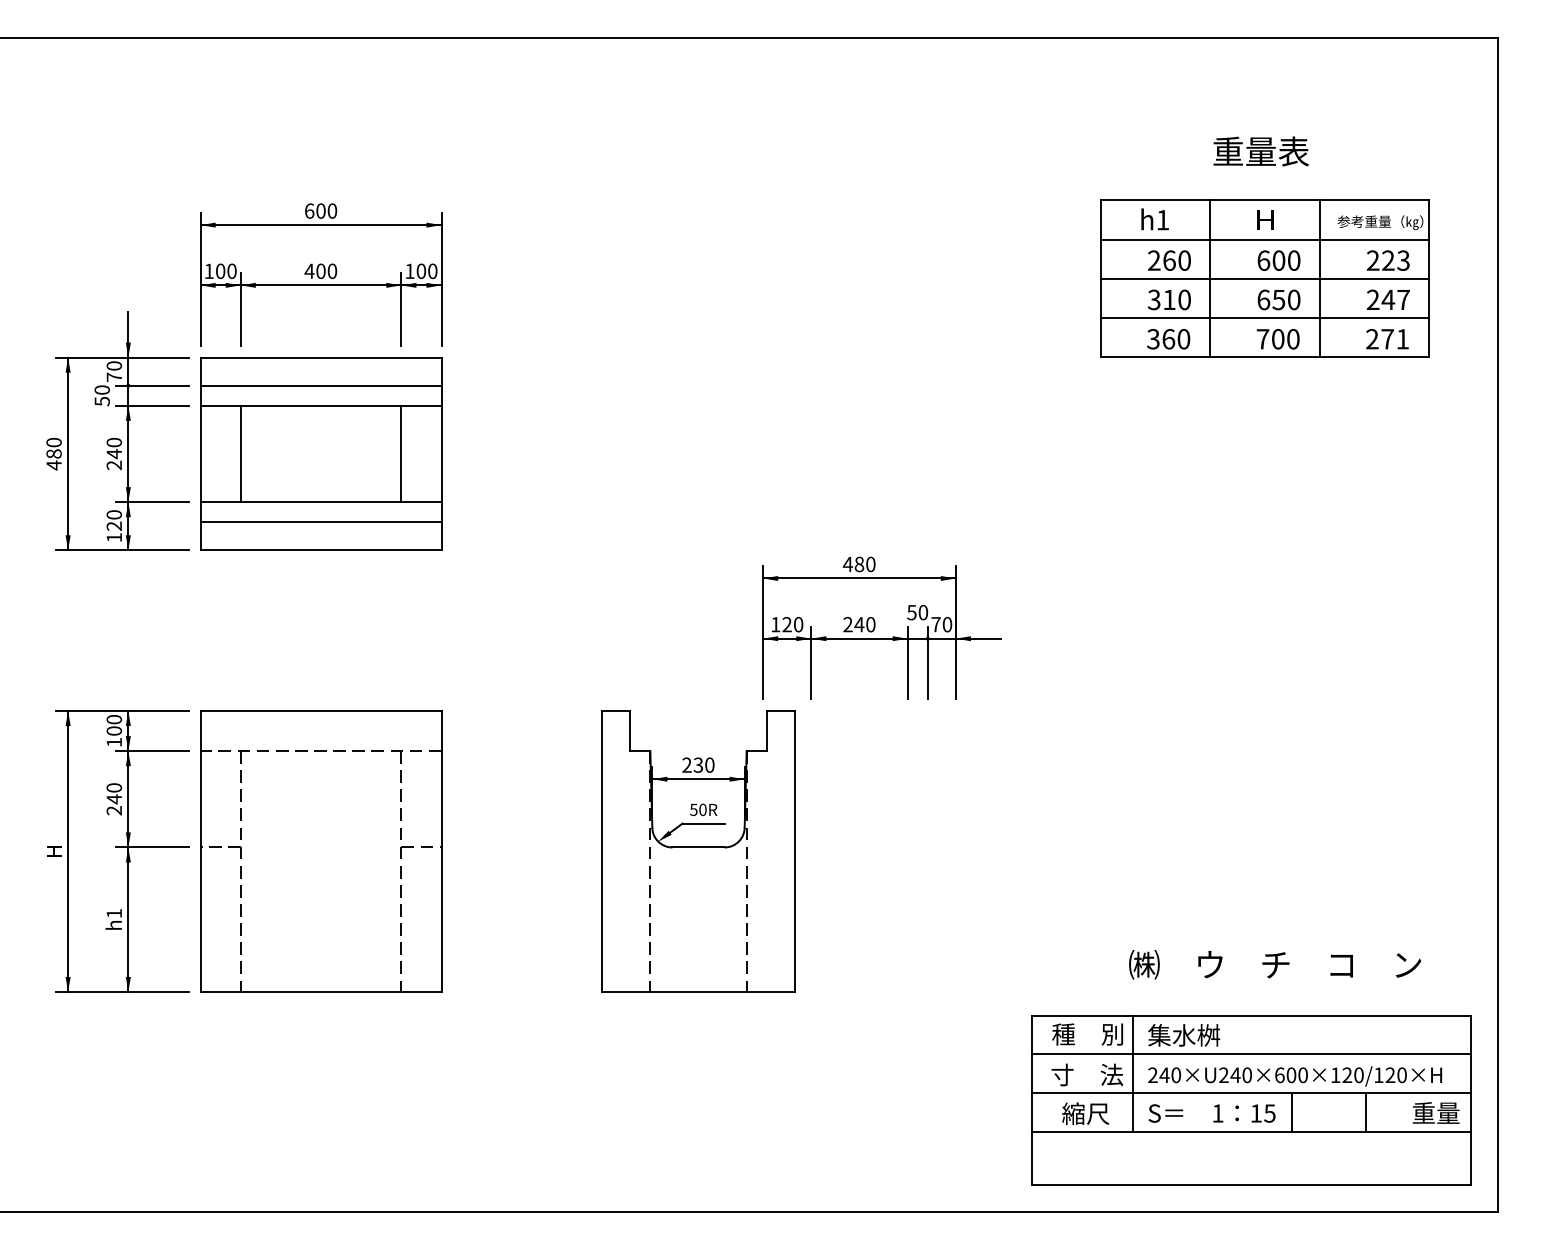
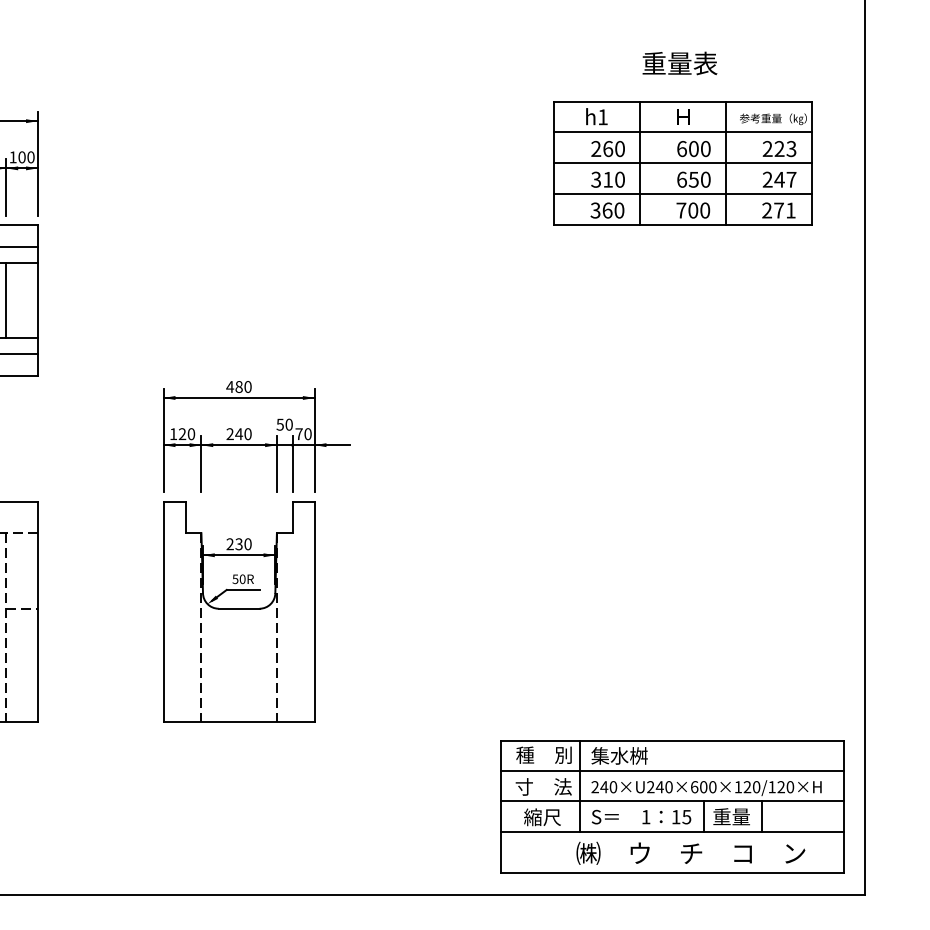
part: (881, 627) -> (256, 436), moved
text: (1274, 964) -> (690, 853), moved
text: (1435, 1112) -> (731, 816), moved

